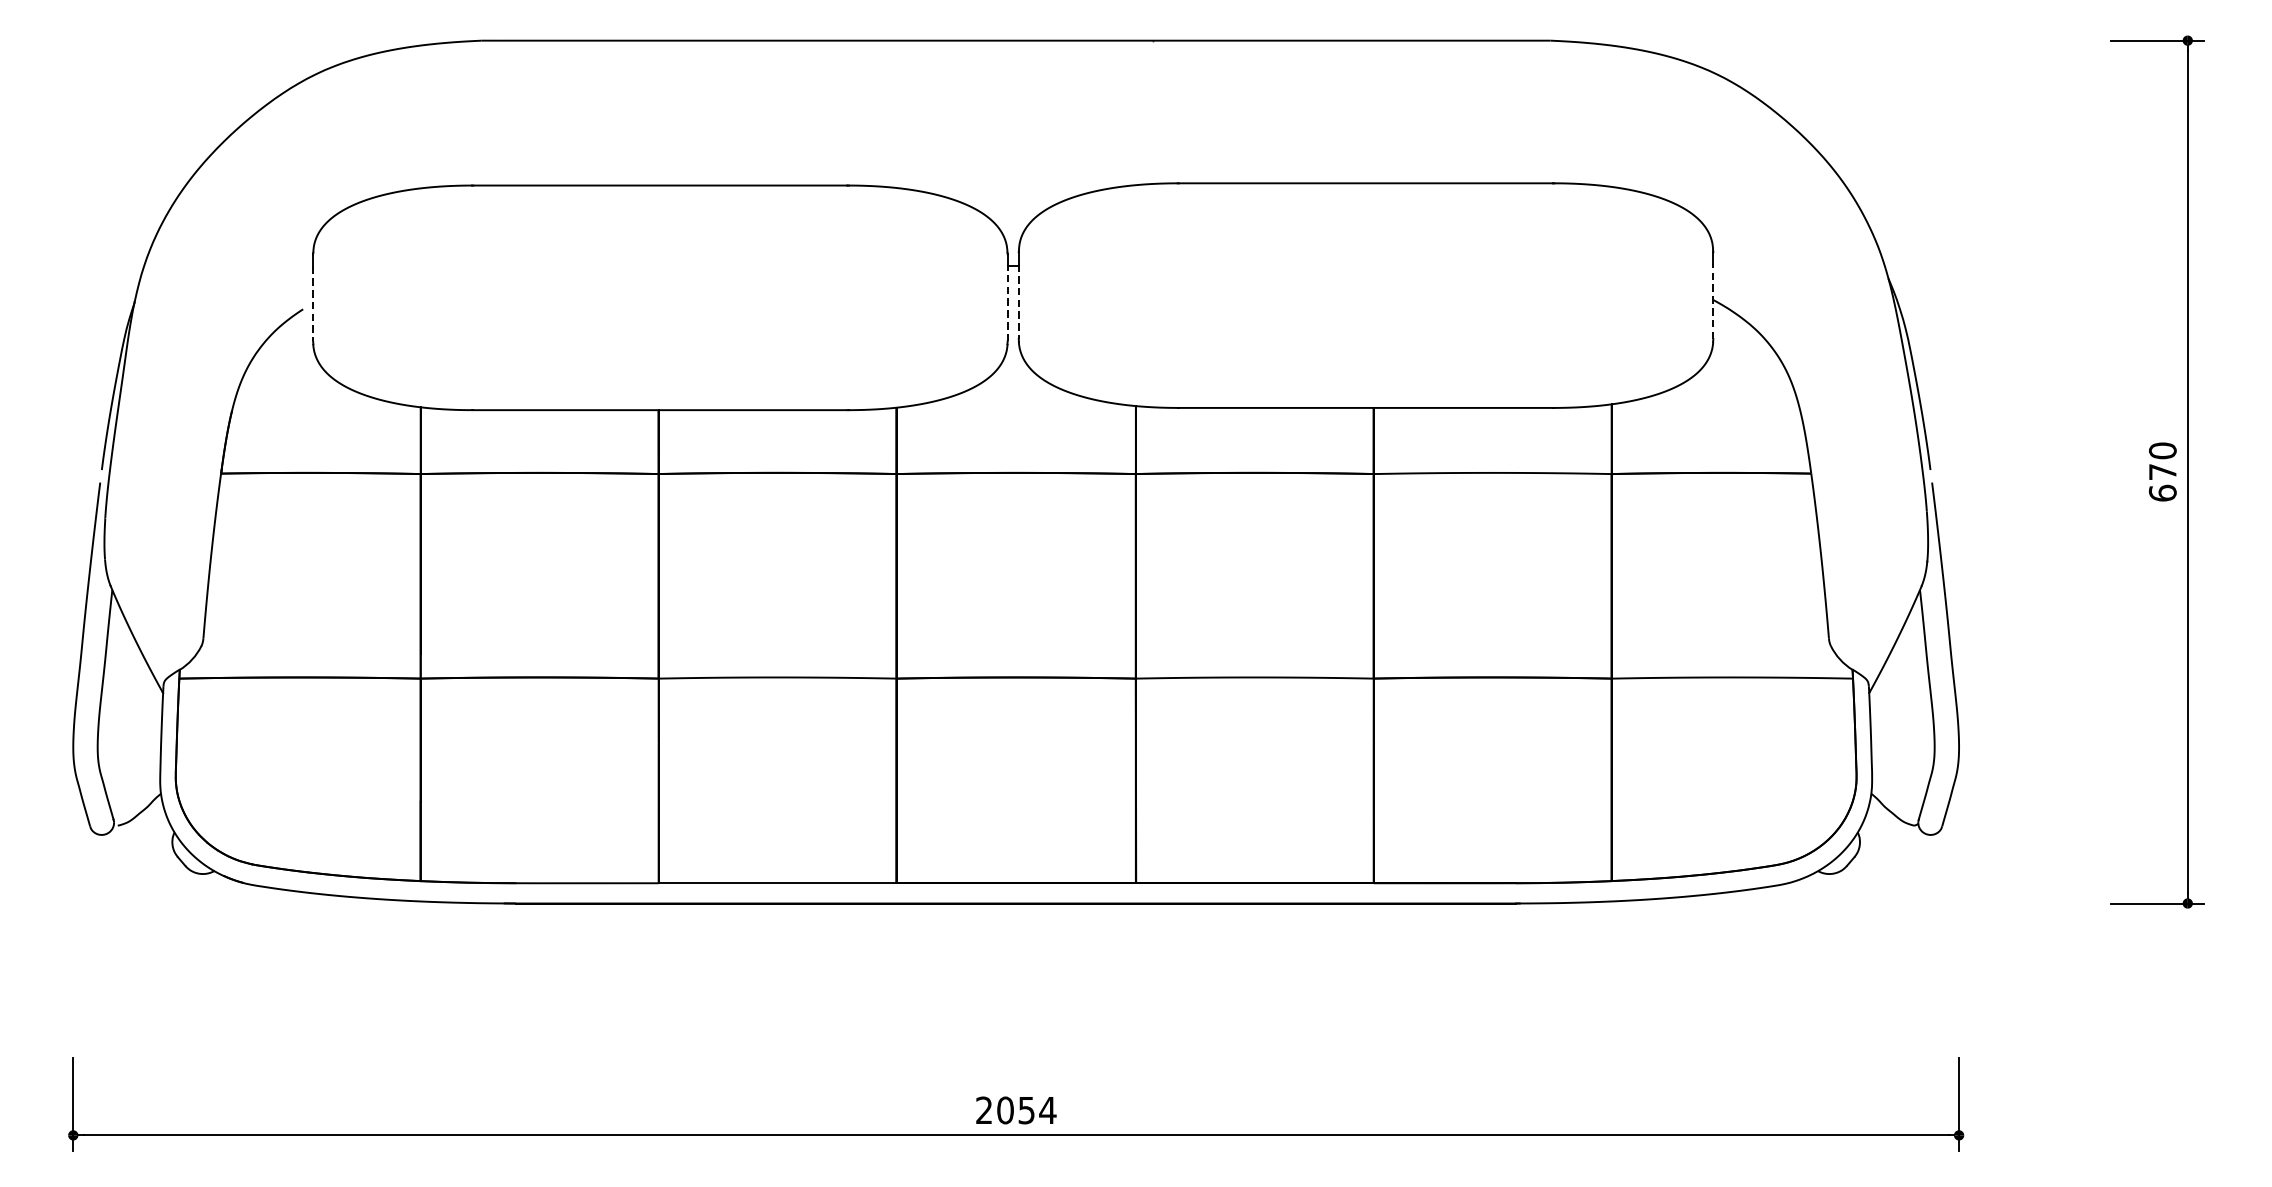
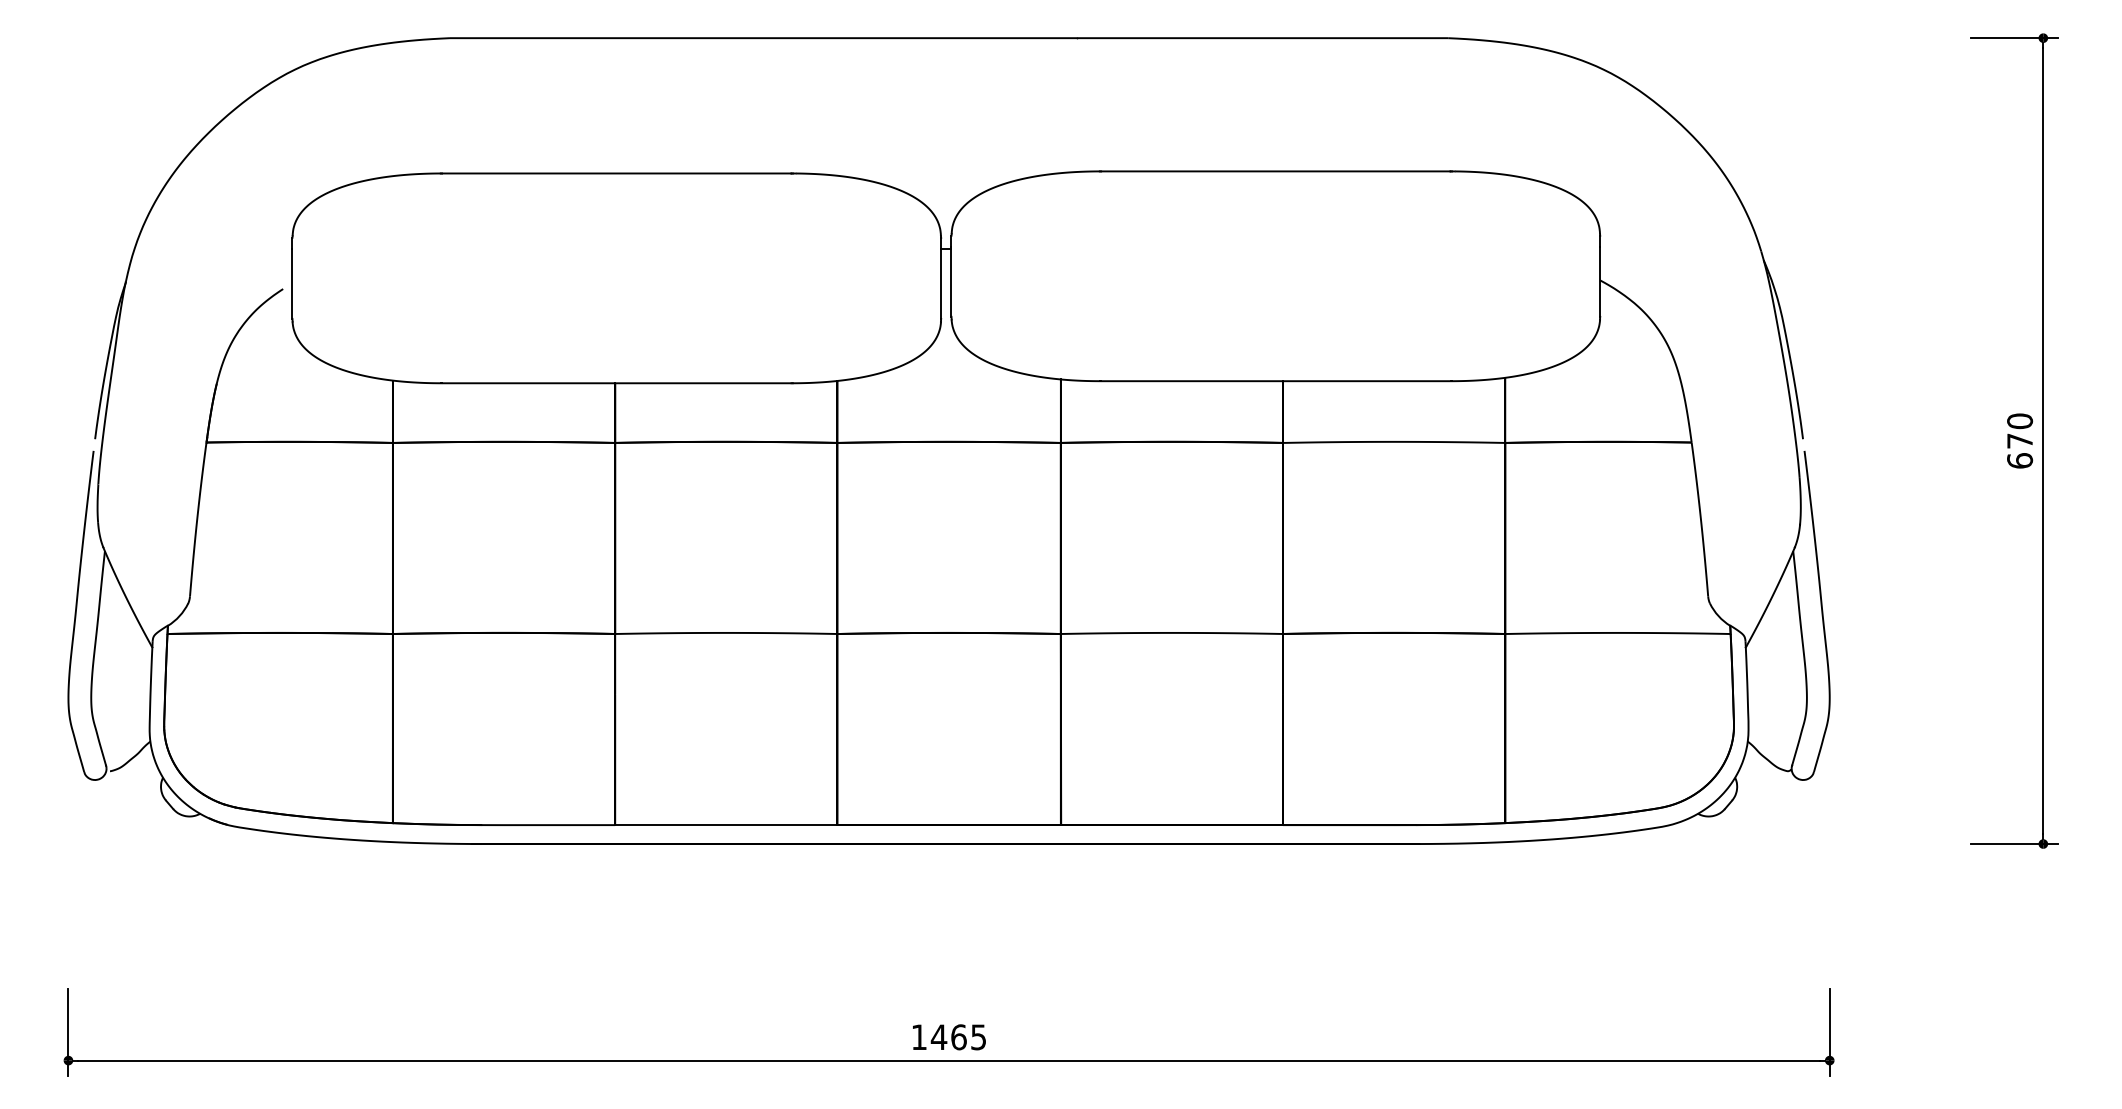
line: (1018, 301) -> (951, 281), dashed -> solid
line: (1713, 301) -> (1600, 281), dashed -> solid
line: (313, 304) -> (292, 284), dashed -> solid
line: (1008, 304) -> (941, 284), dashed -> solid
text: (1015, 1110) -> (948, 1037), 2054 -> 1465

